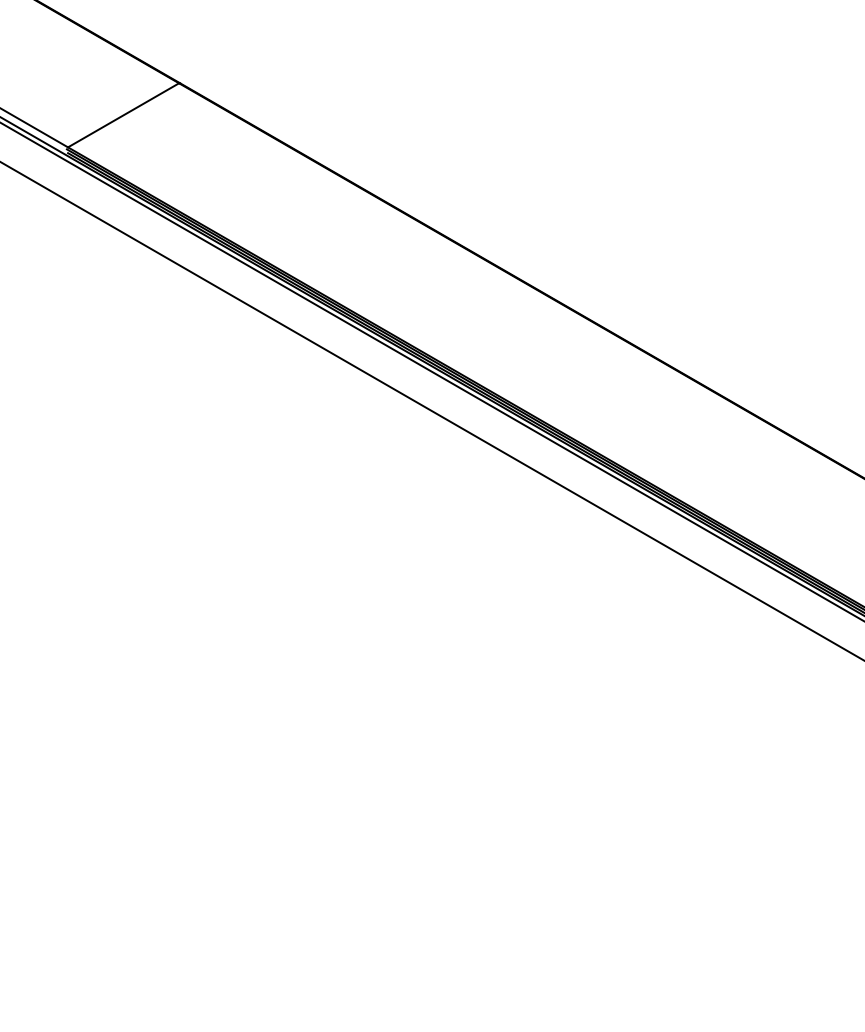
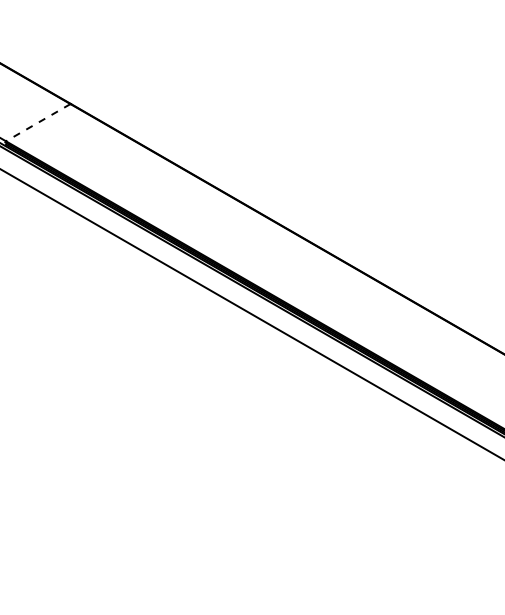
line: (122, 115) -> (37, 122), solid -> dashed

